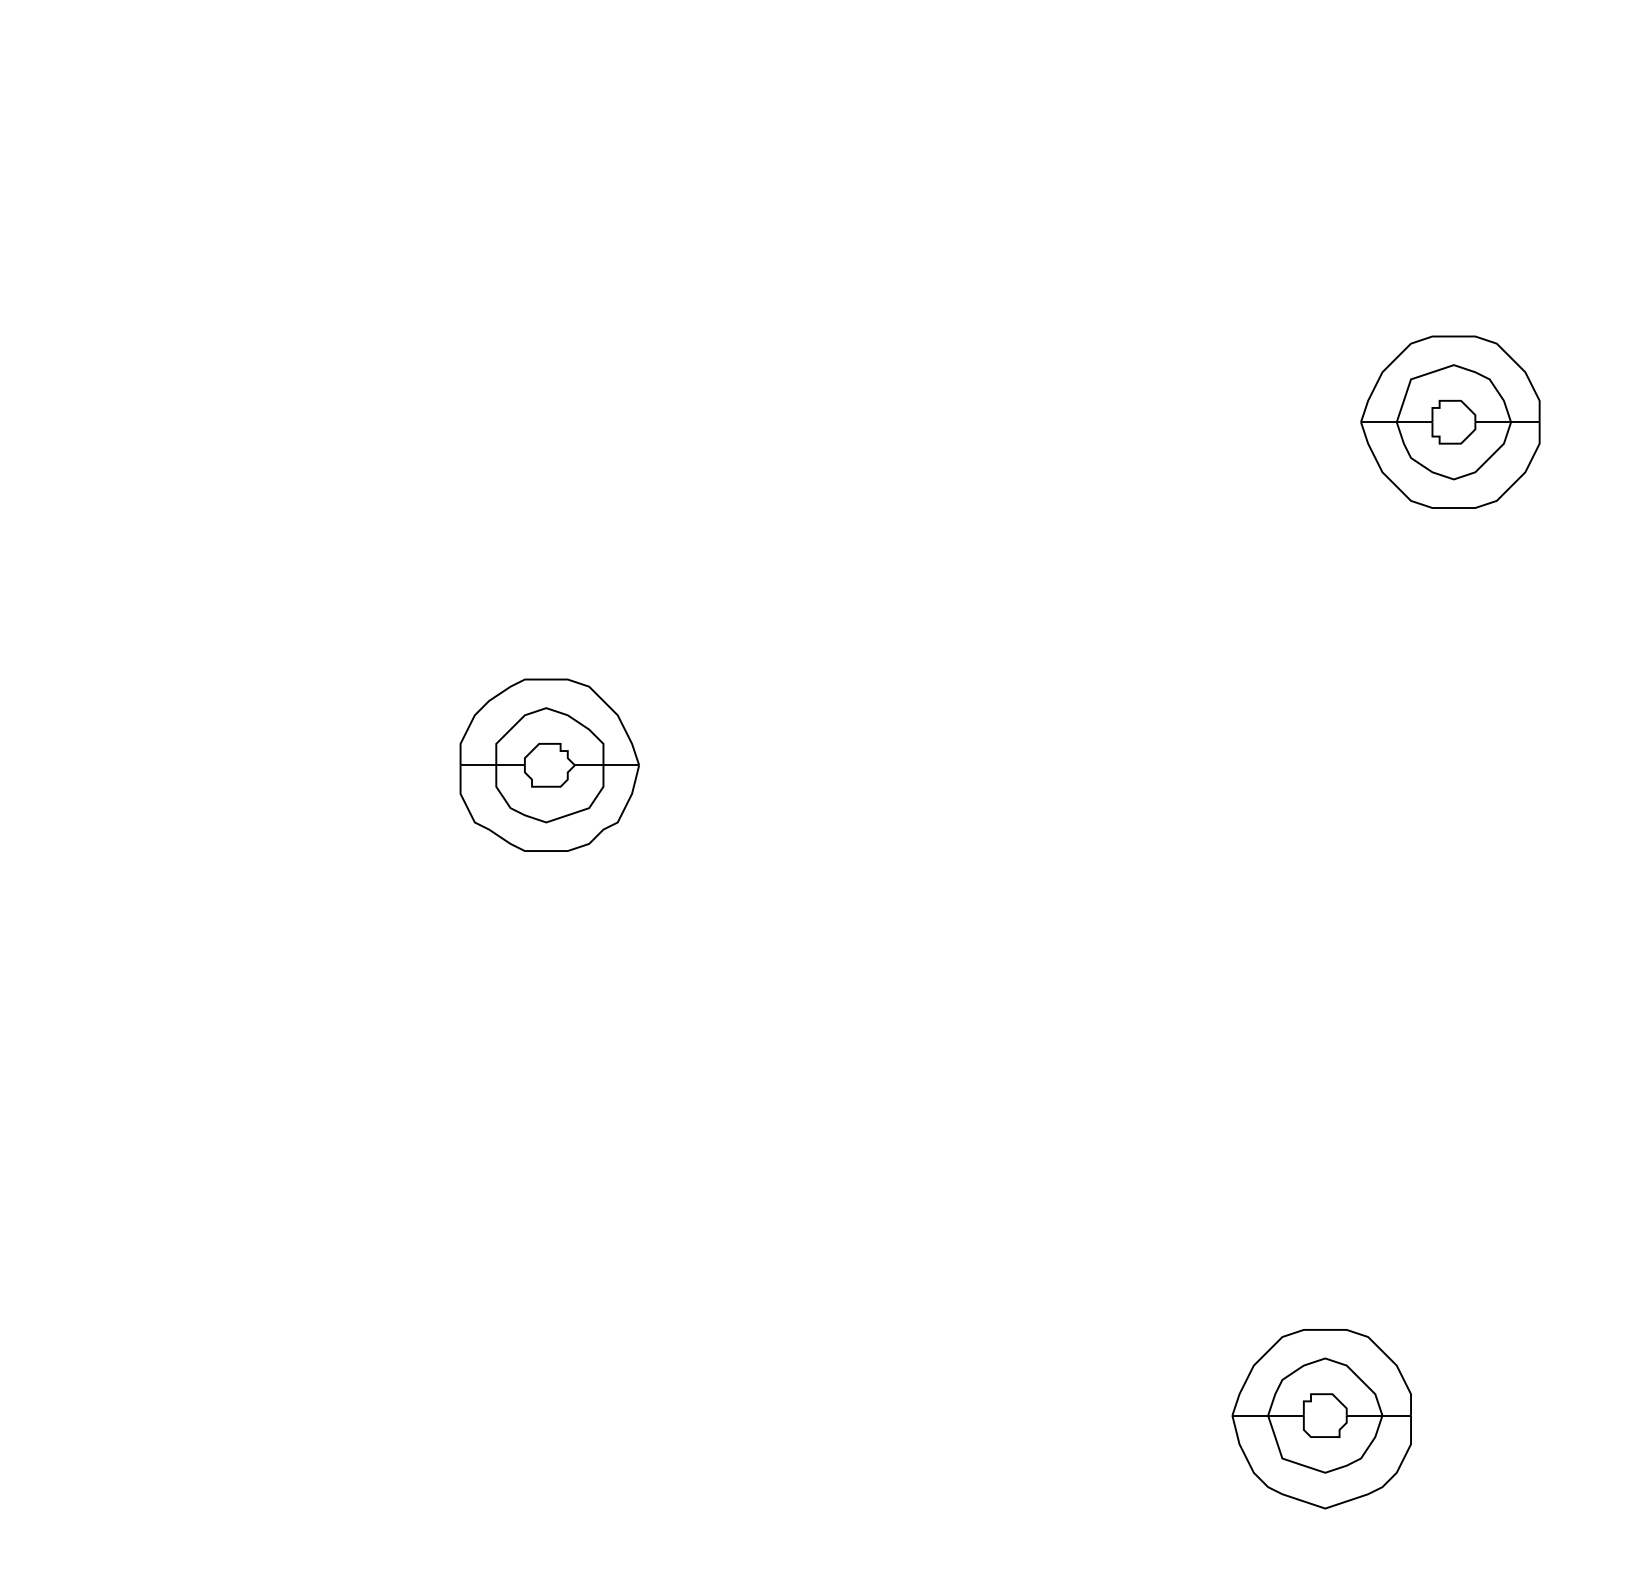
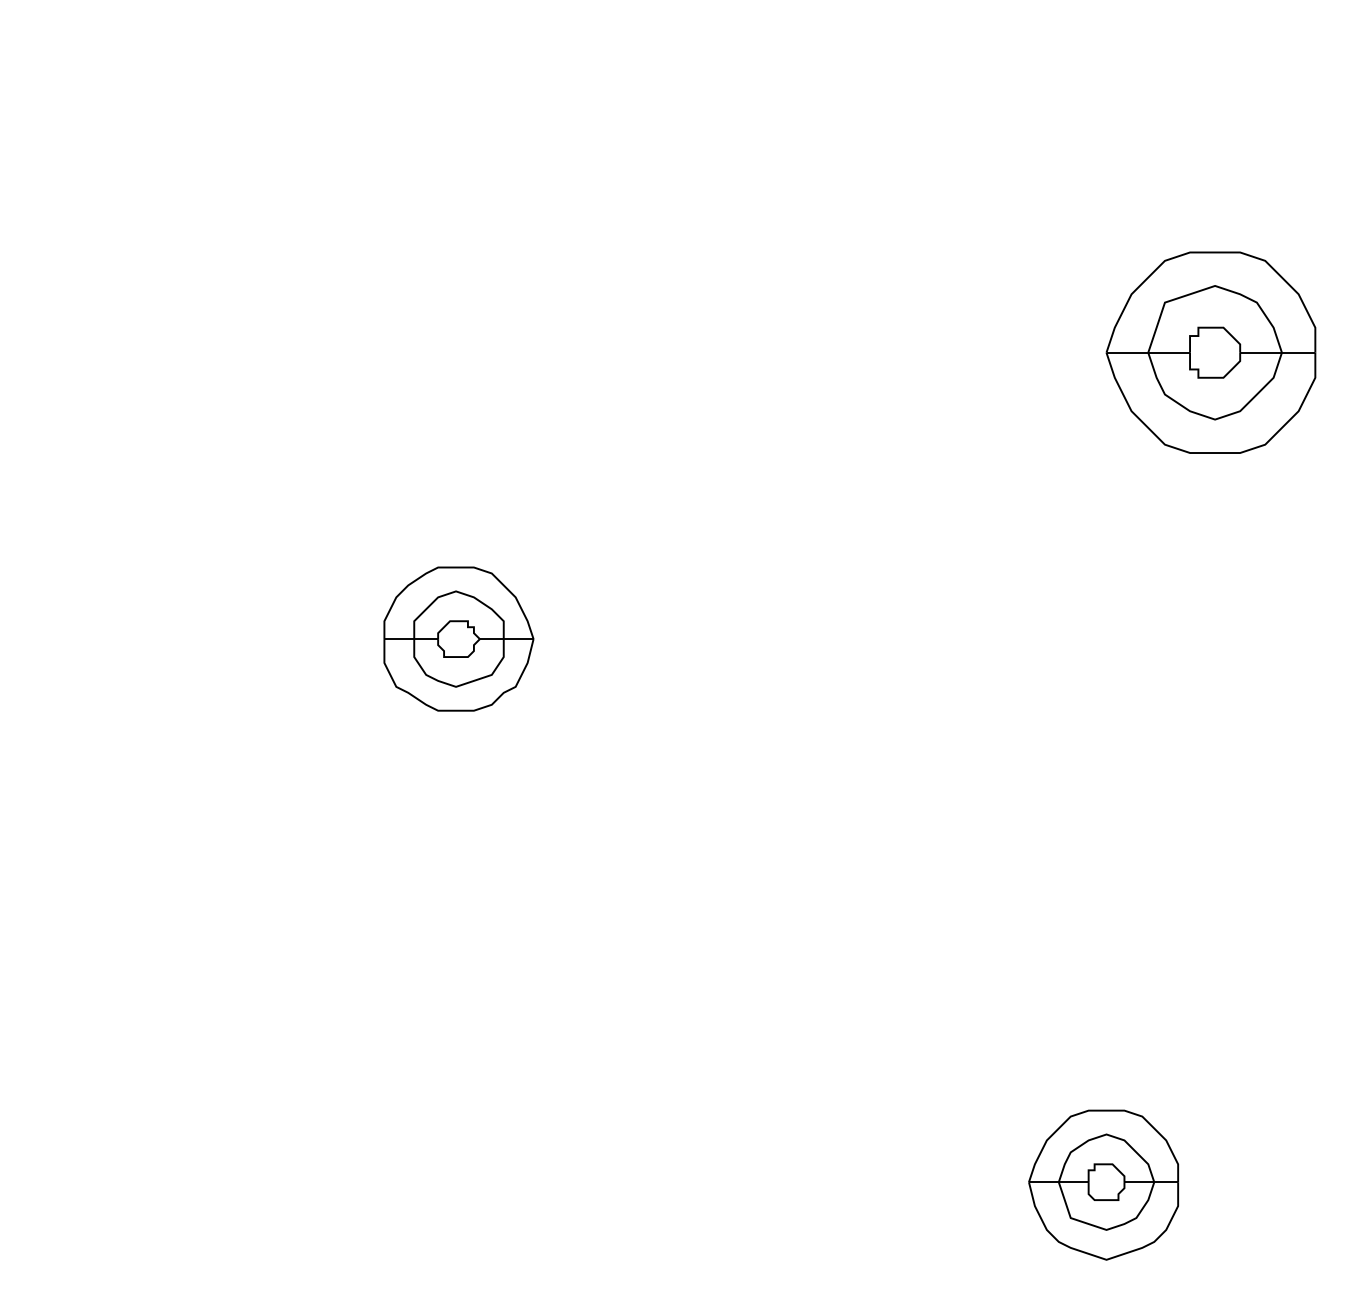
part: (1450, 421) -> (1211, 352), size x1.4

